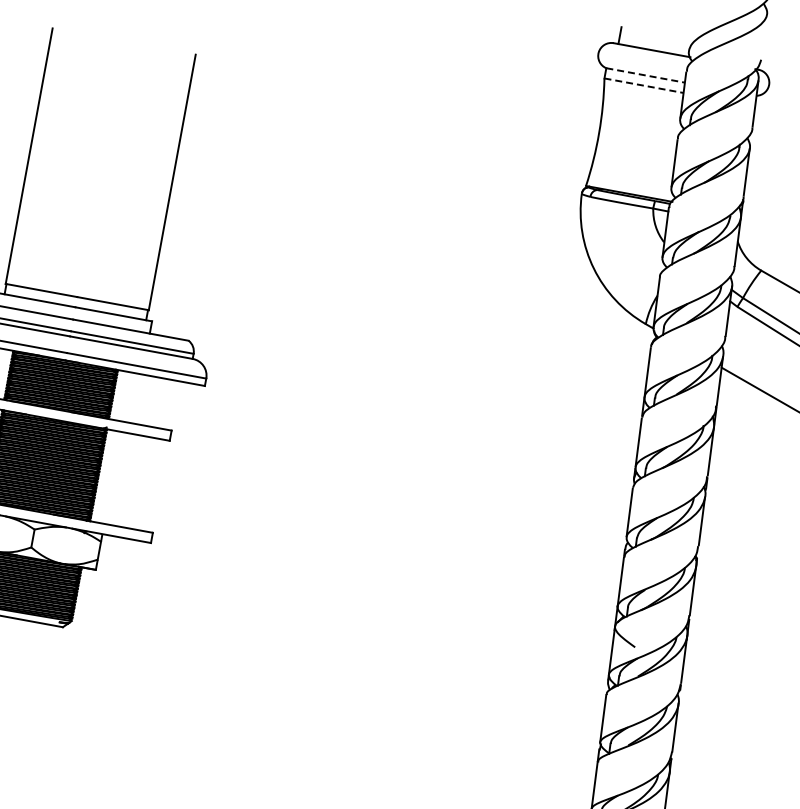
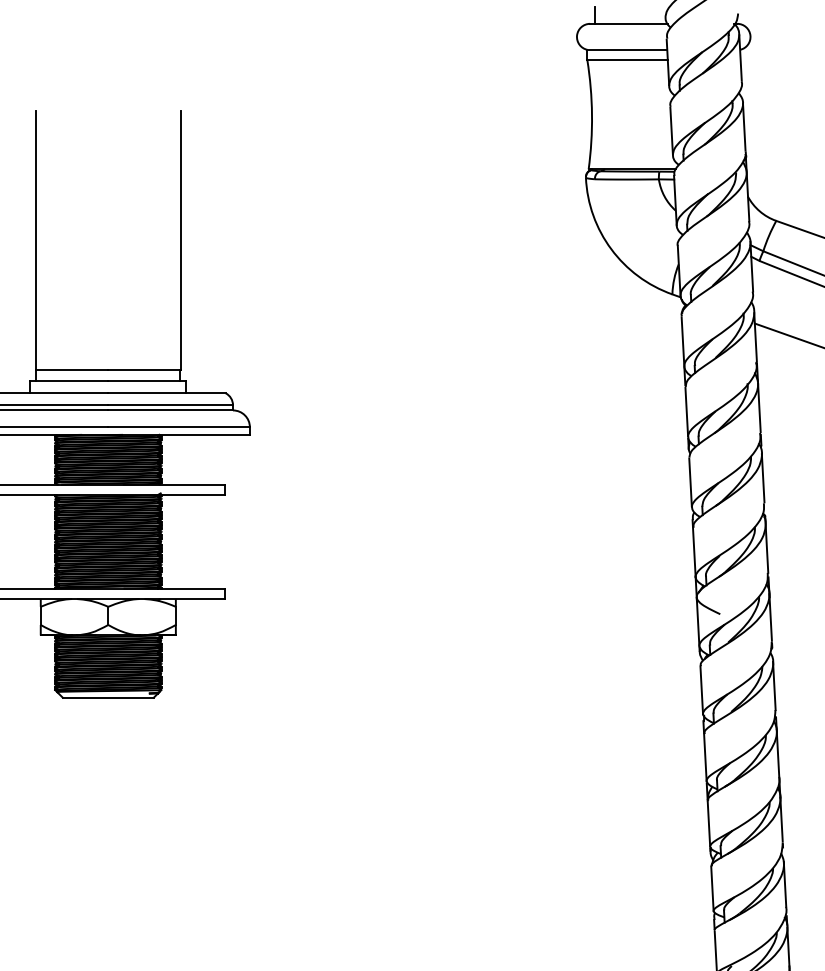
line: (645, 75) -> (627, 49), dashed -> solid
line: (644, 86) -> (628, 60), dashed -> solid

